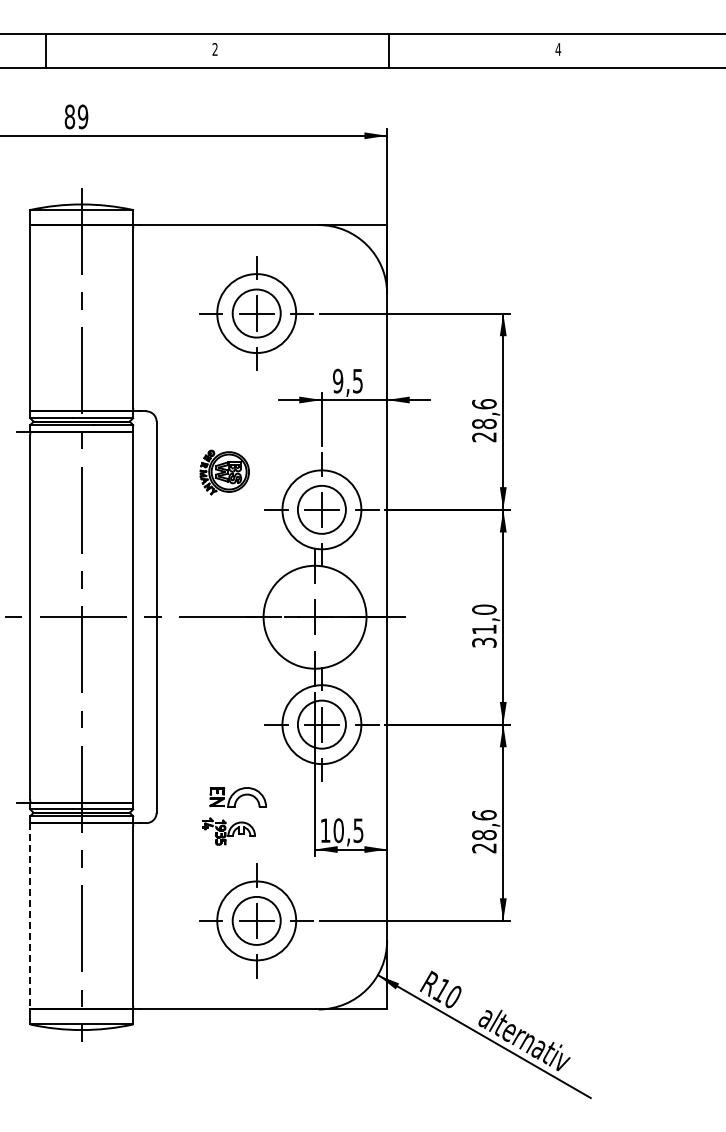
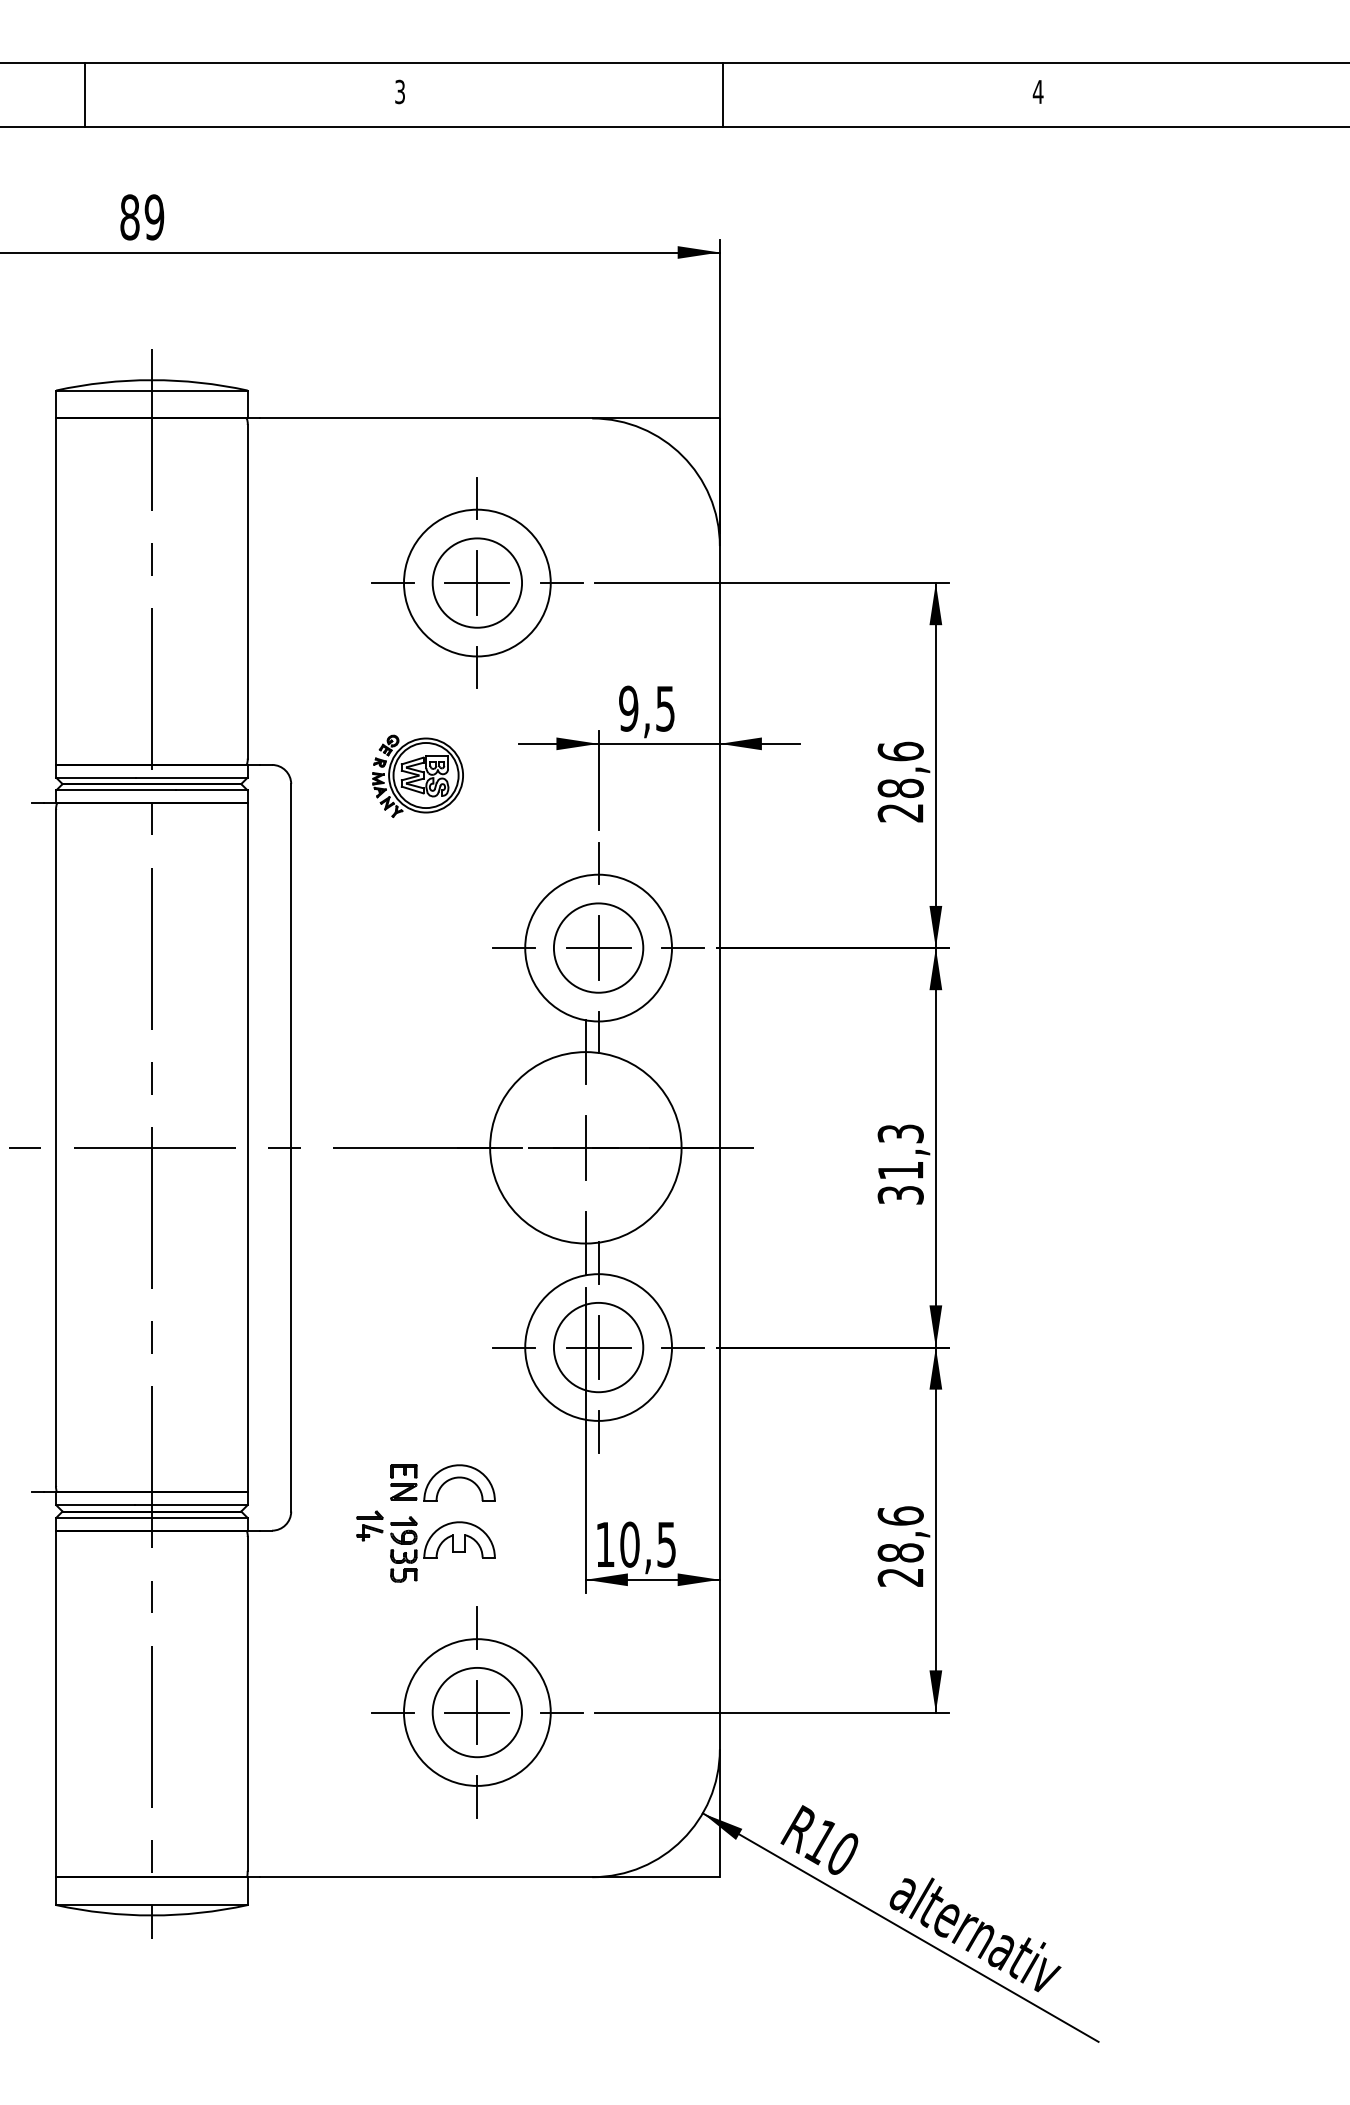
text: (214, 49) -> (398, 92), 2 -> 3
part: (224, 472) -> (417, 776), moved
text: (484, 609) -> (900, 1133), 31,0 -> 31,3
part: (228, 831) -> (424, 1546), size x1.43
line: (30, 916) -> (56, 1704), dashed -> solid

